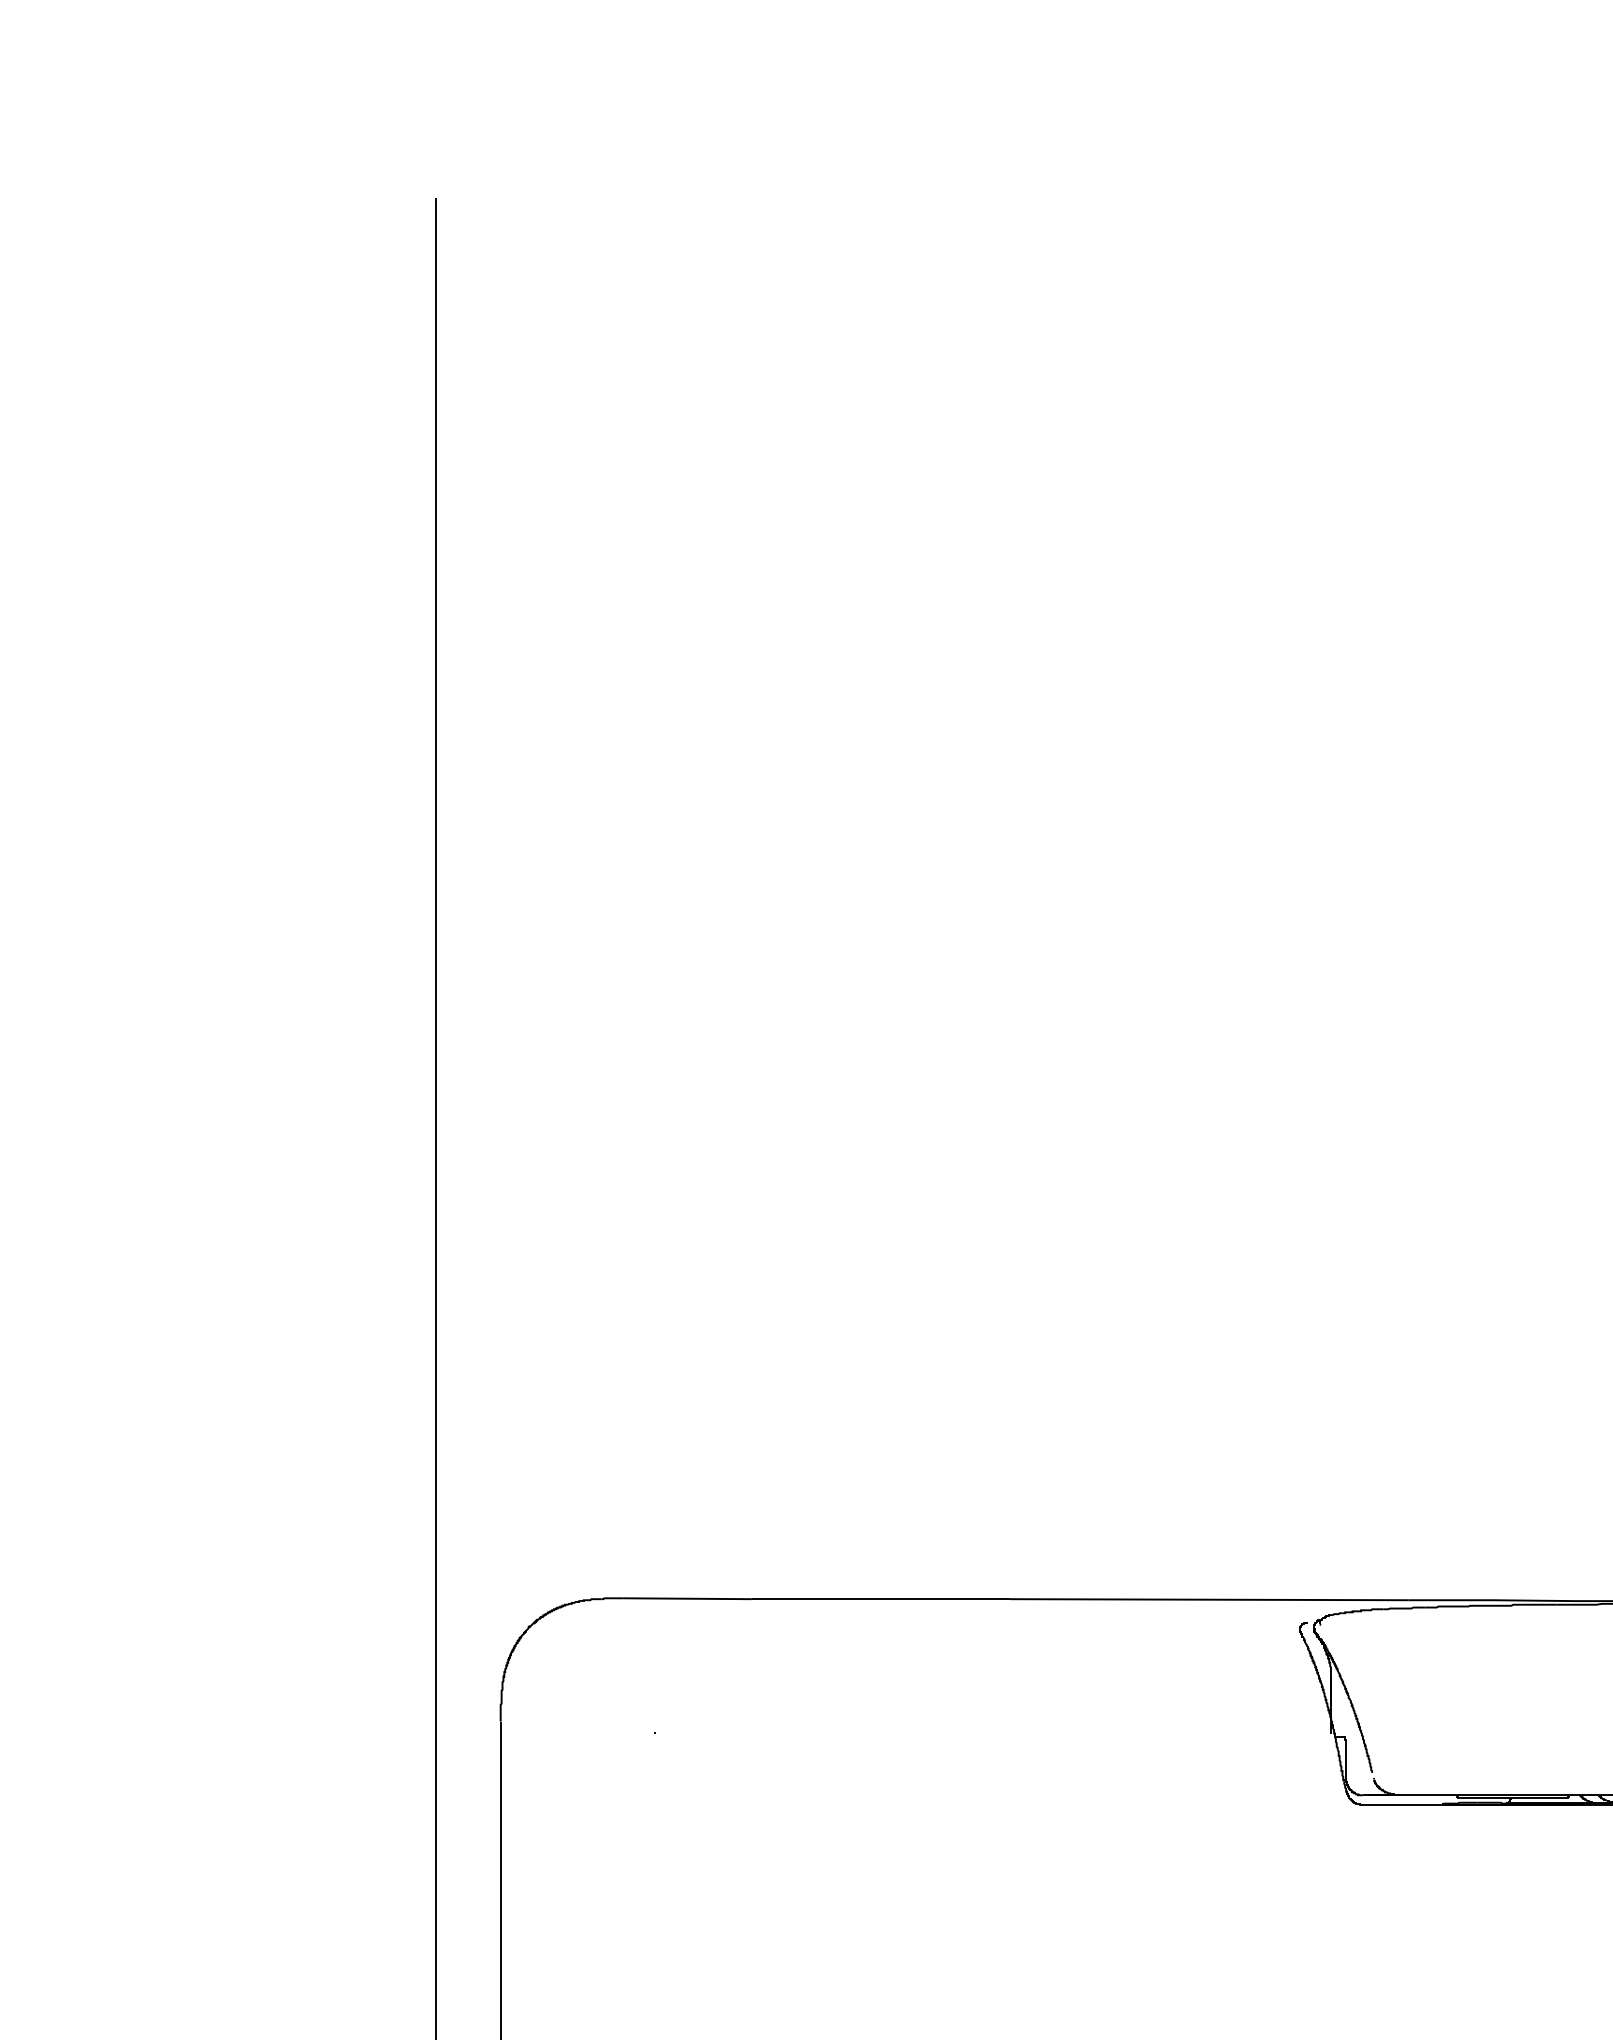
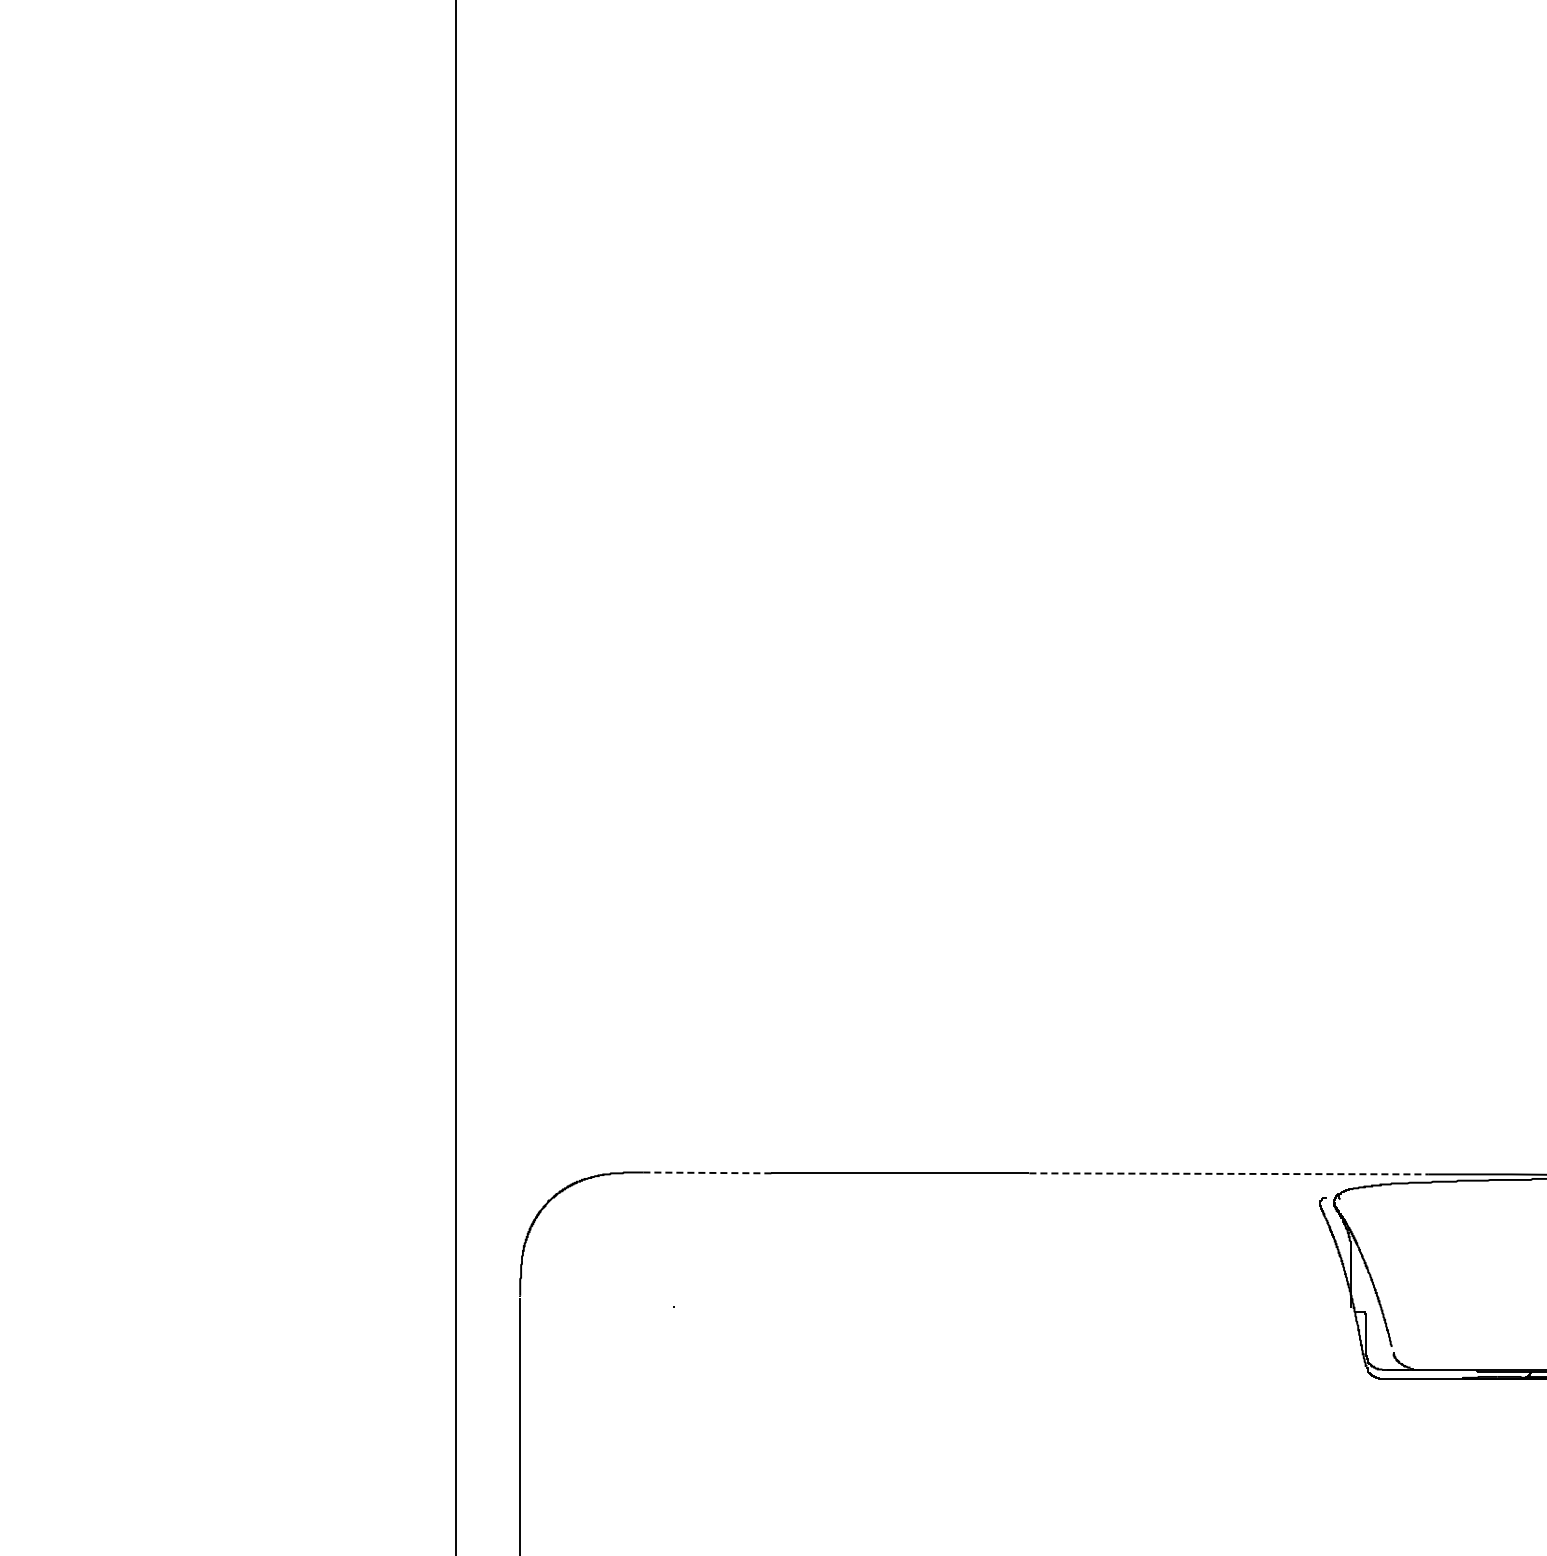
line: (688, 1598) -> (708, 1172), solid -> dashed
line: (1209, 1599) -> (1229, 1173), solid -> dashed

